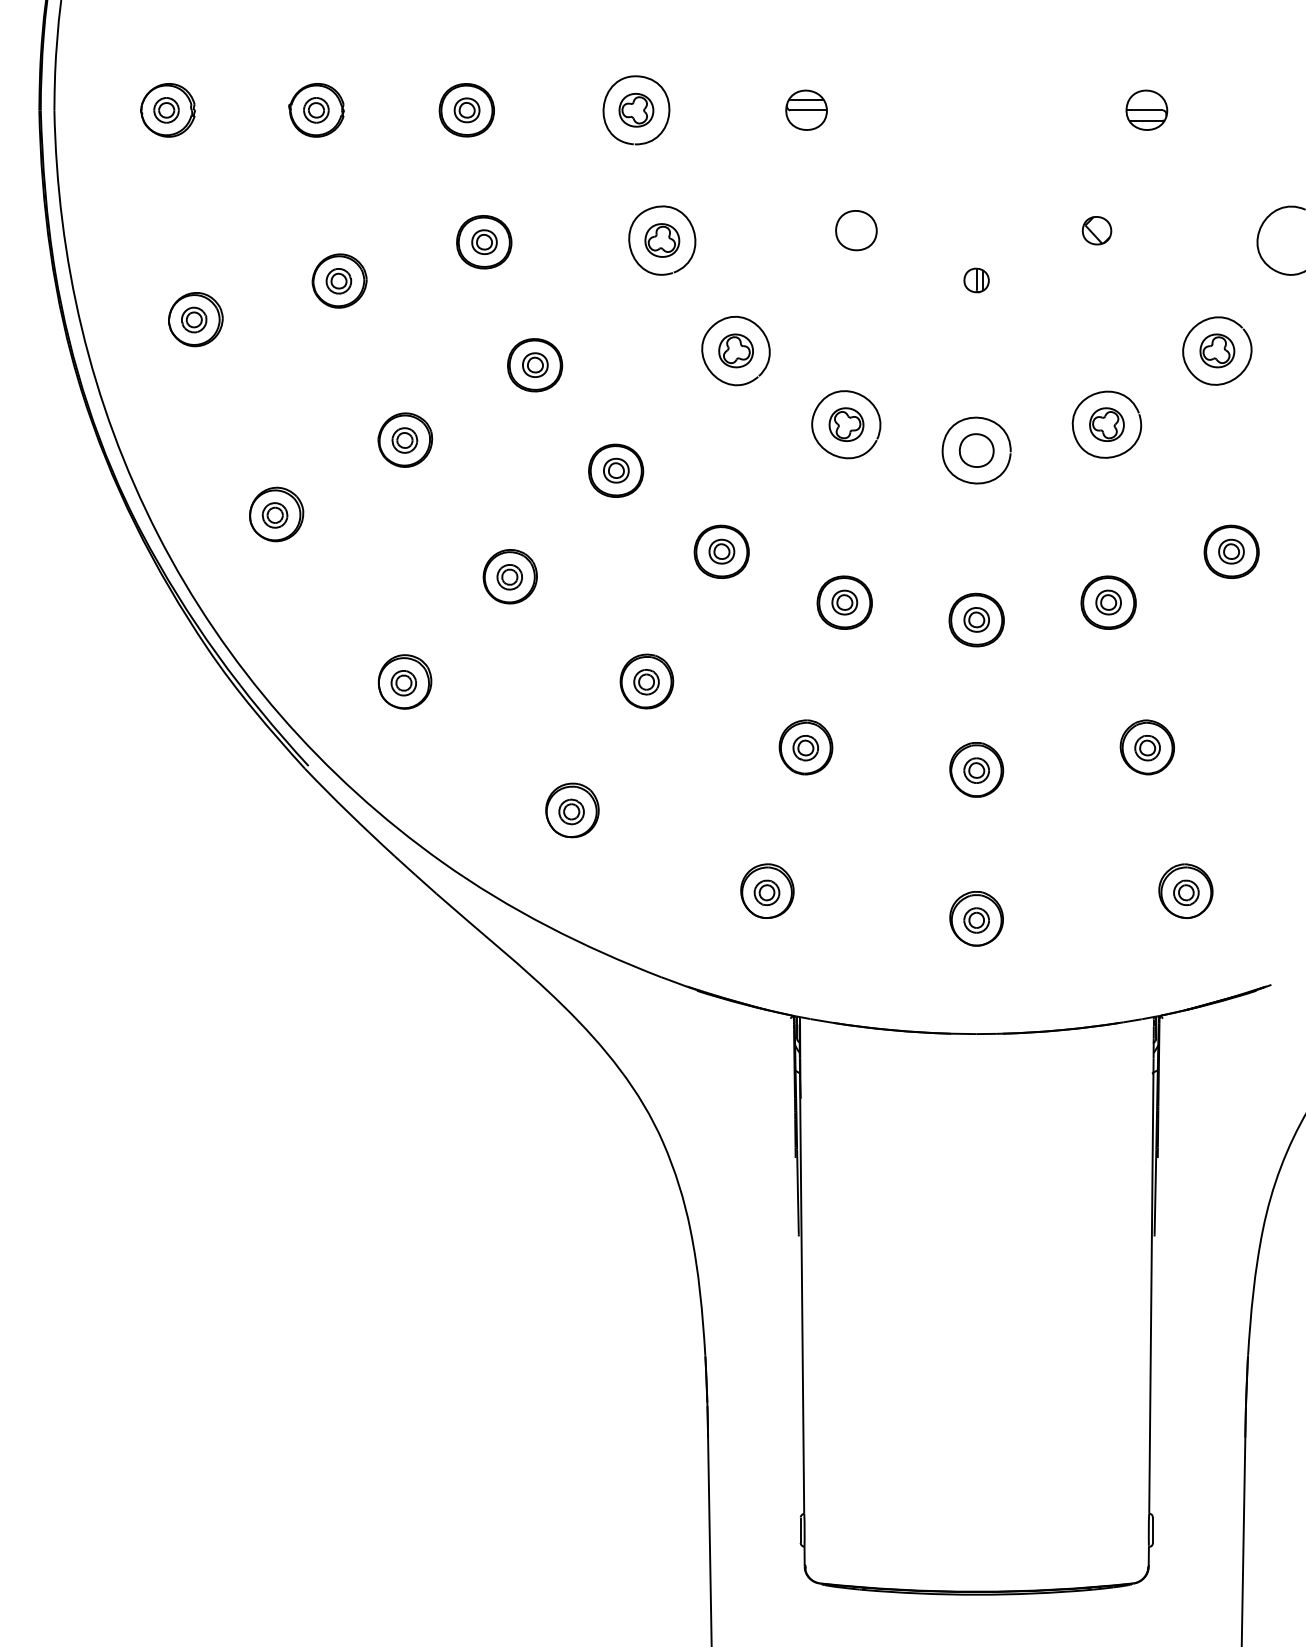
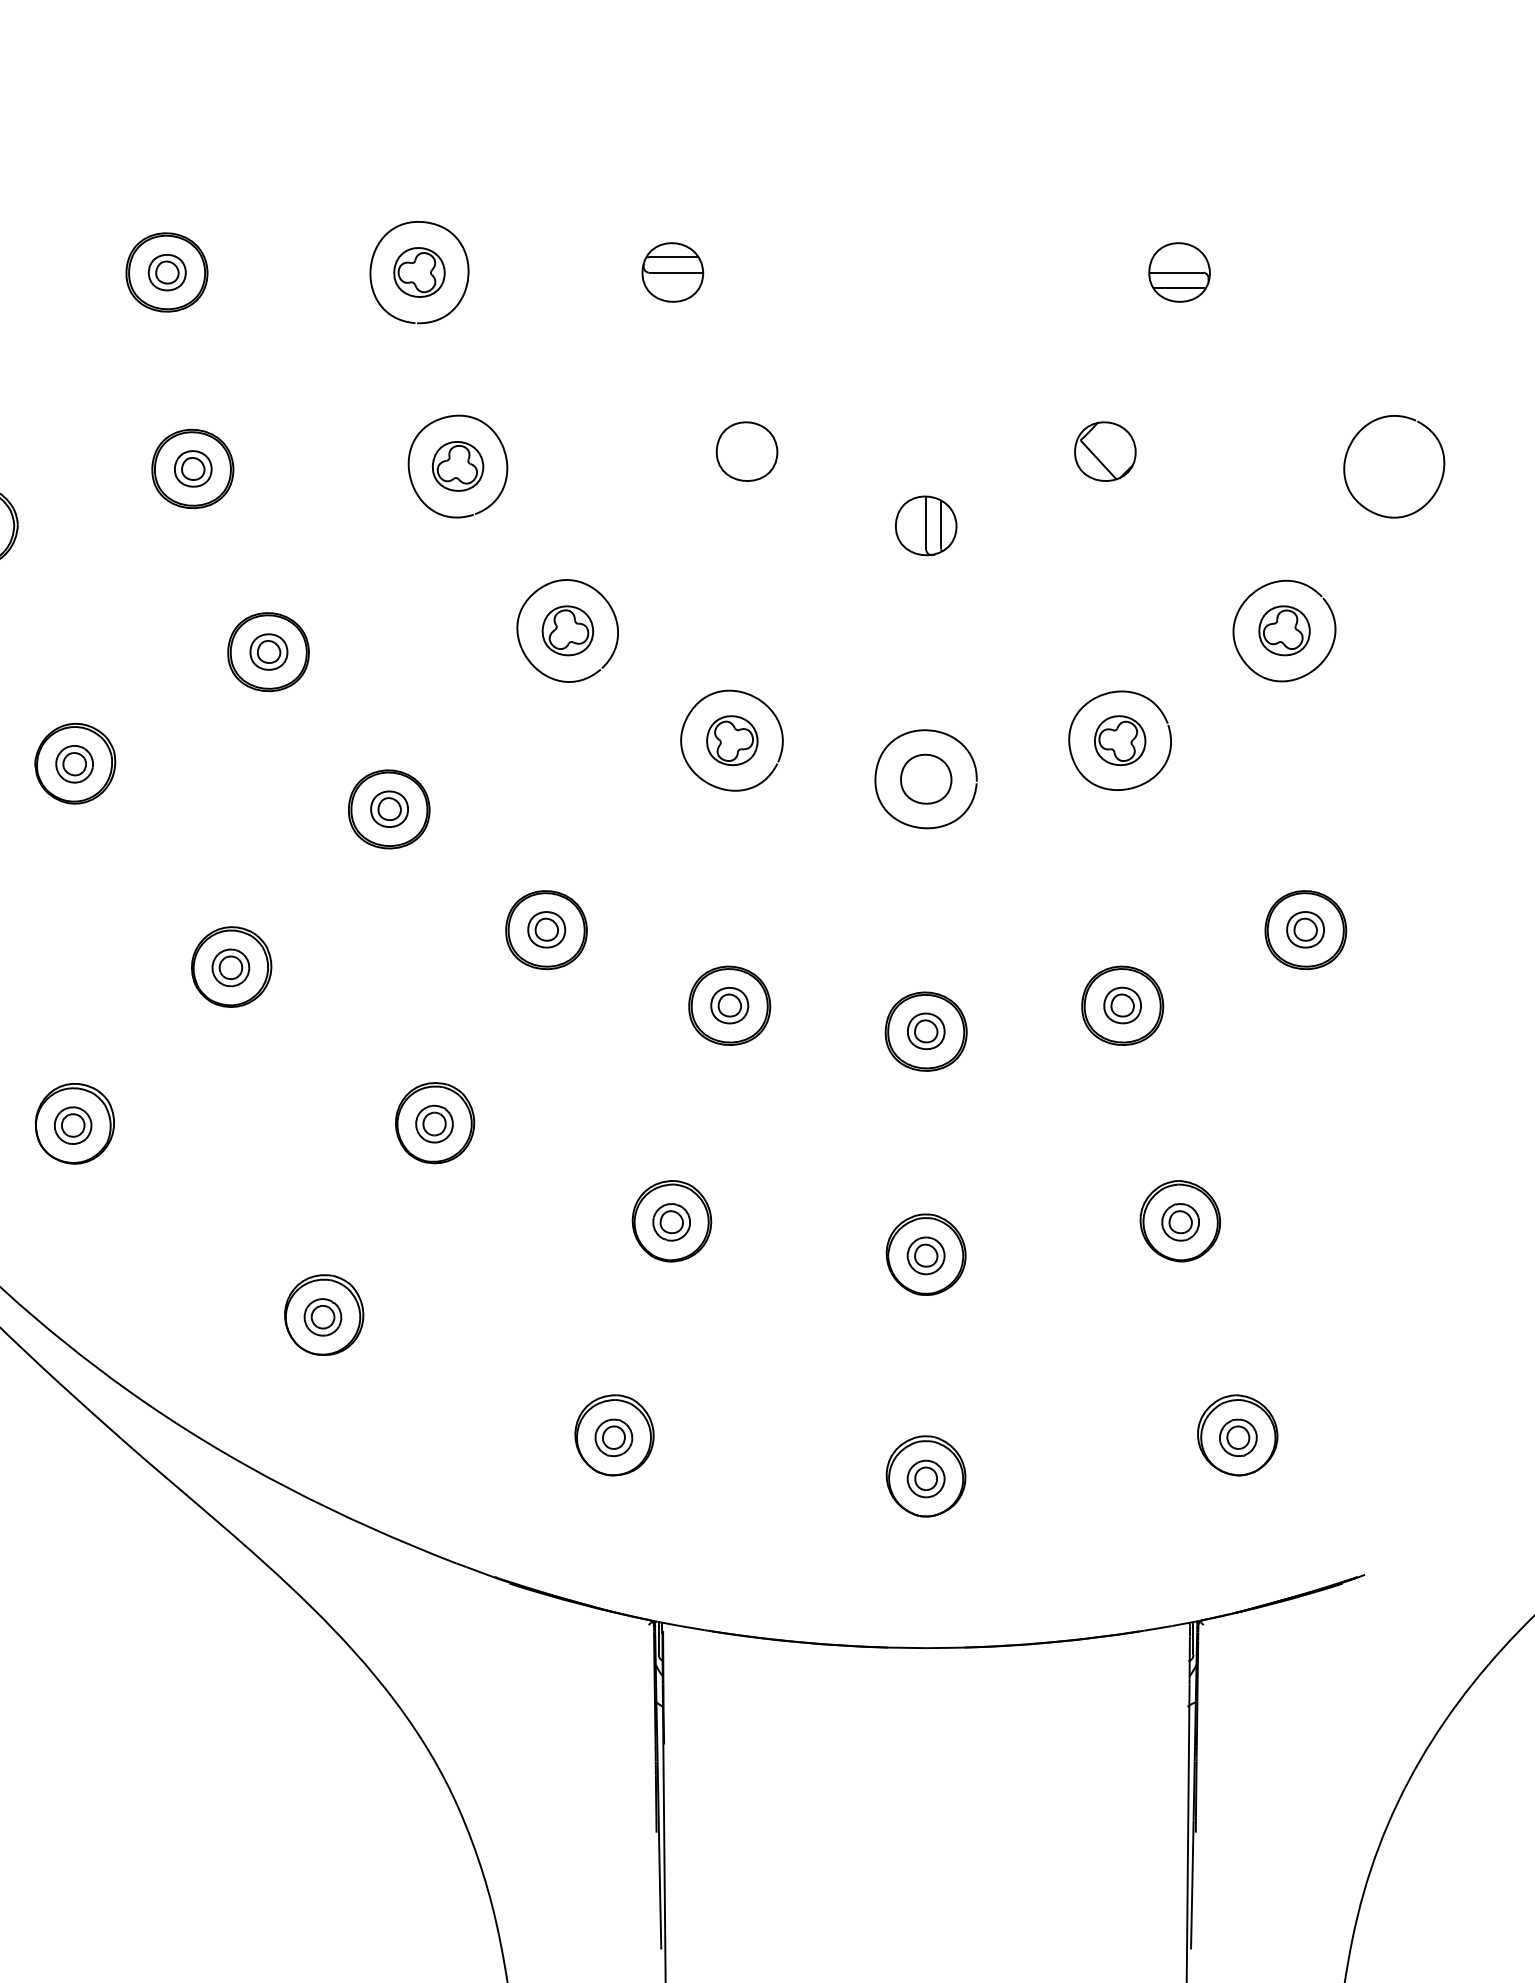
part: (1096, 230) -> (1104, 451), size x1.43
part: (976, 280) -> (925, 525), size x1.67

